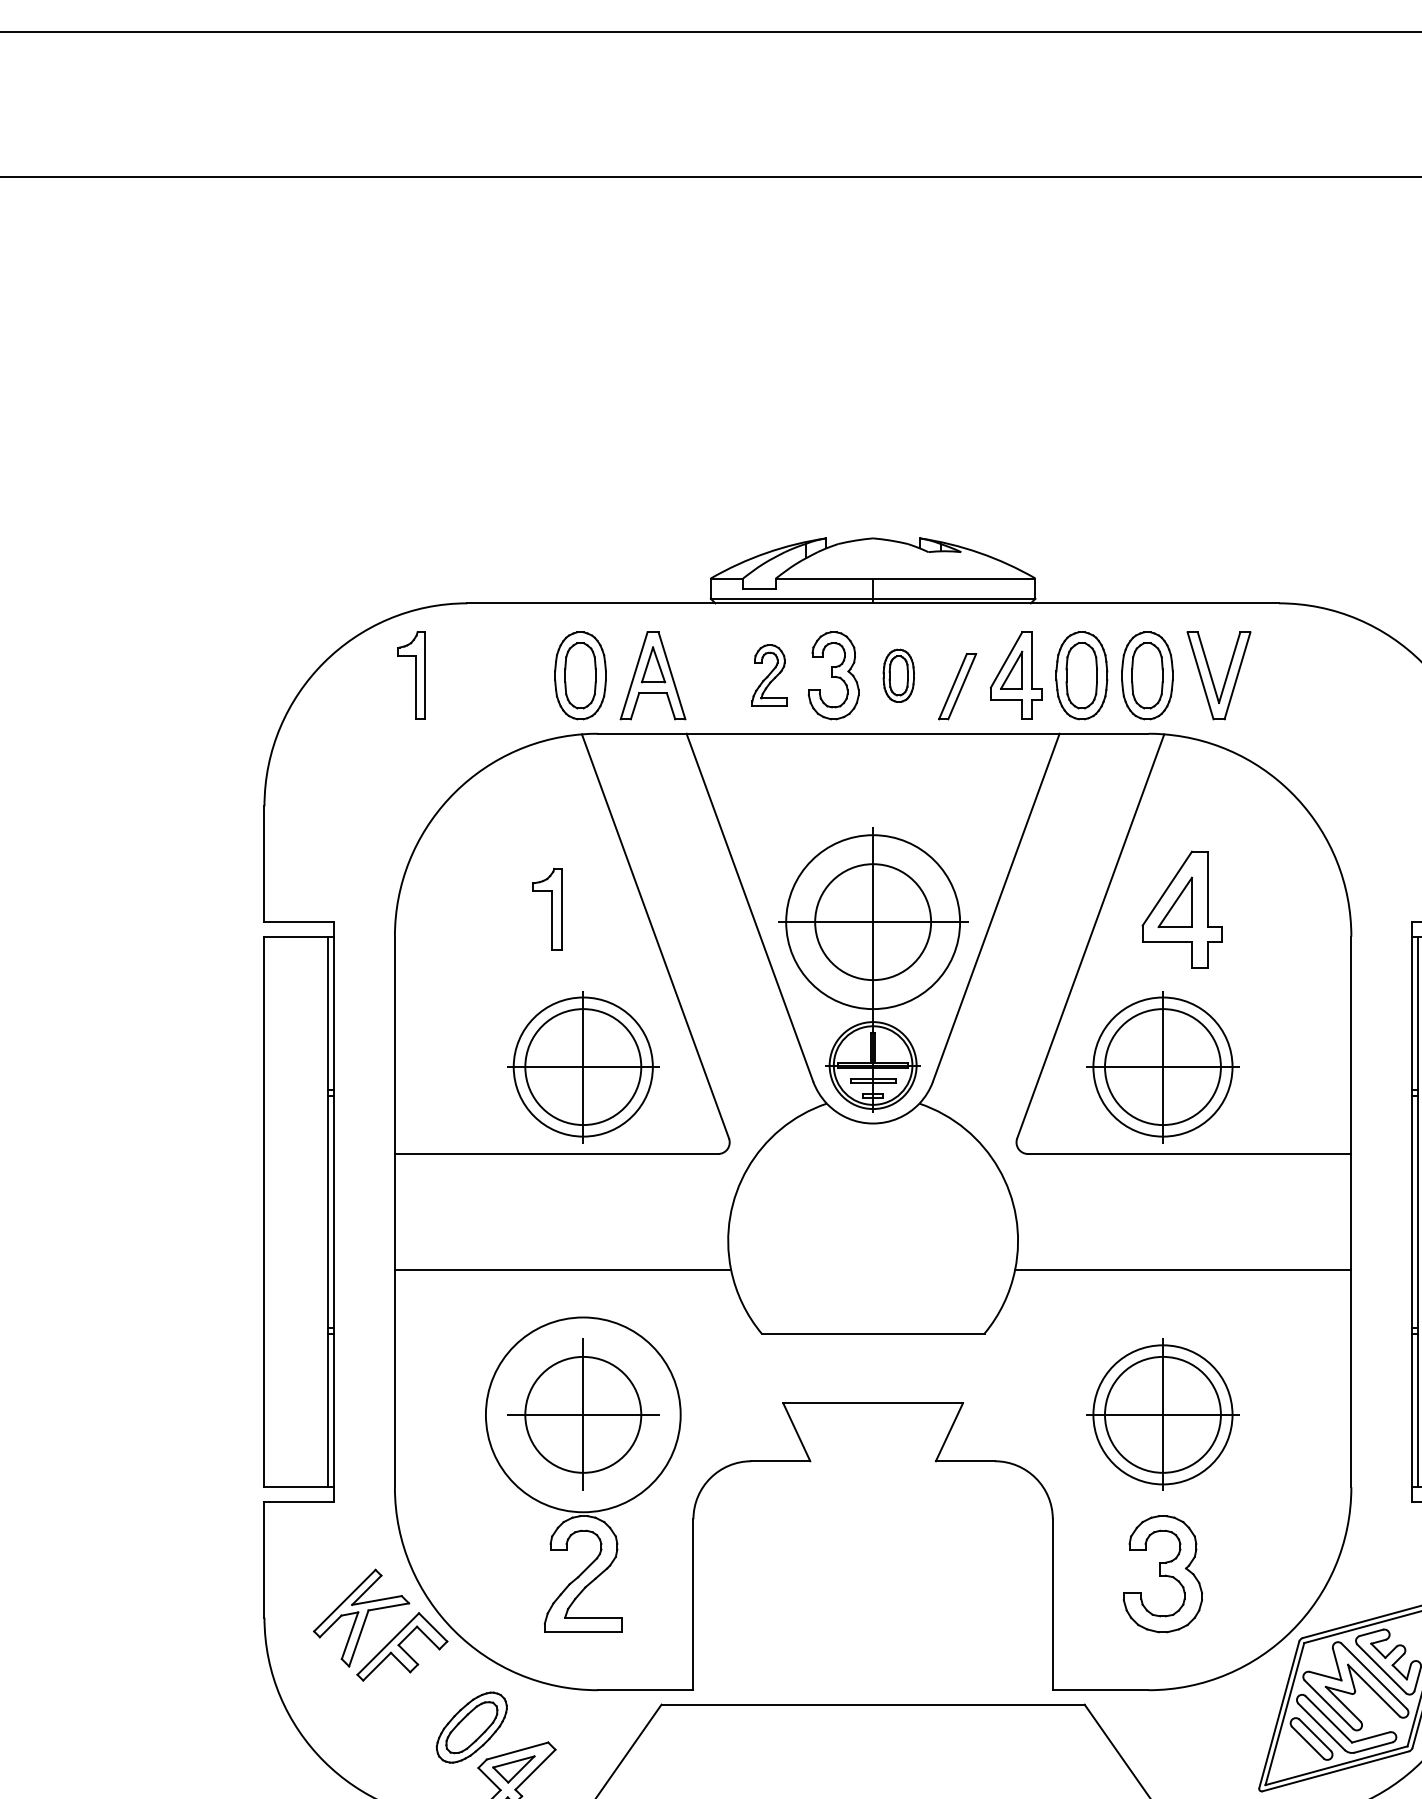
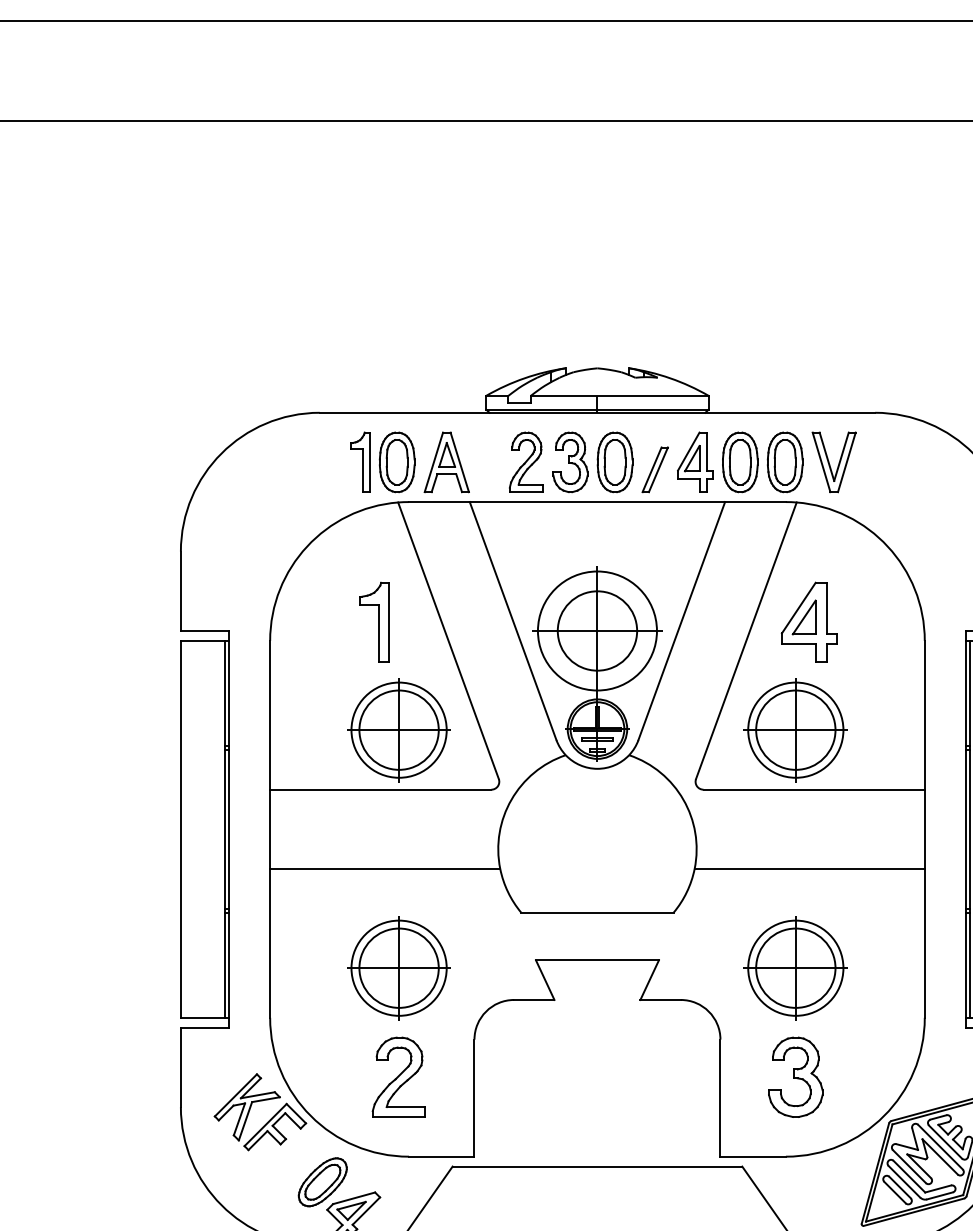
part: (411, 674) -> (360, 461), moved
part: (769, 674) -> (526, 461), size x1.43
part: (898, 675) -> (614, 462), size x1.67
part: (547, 908) -> (374, 621), size x1.43
circle: (582, 1413) -> (398, 967), size x0.71

